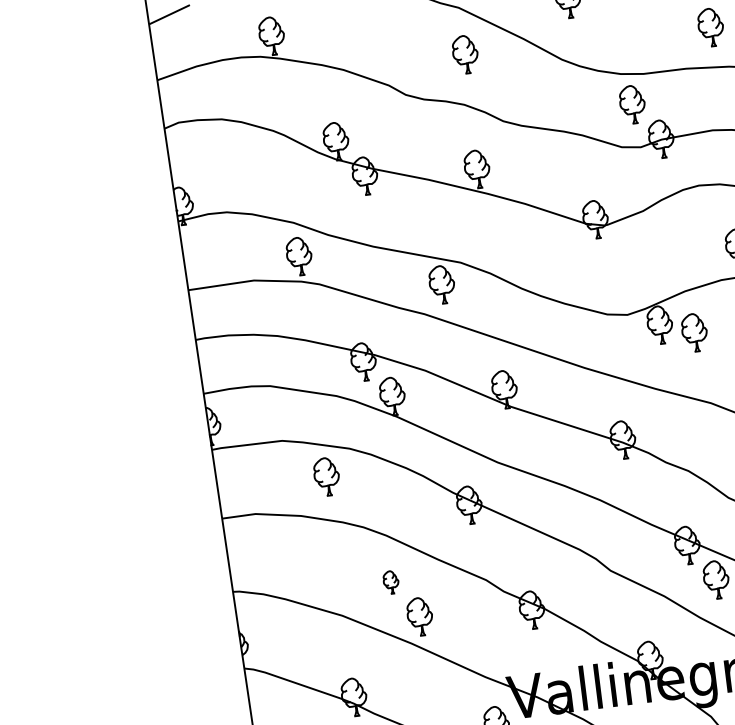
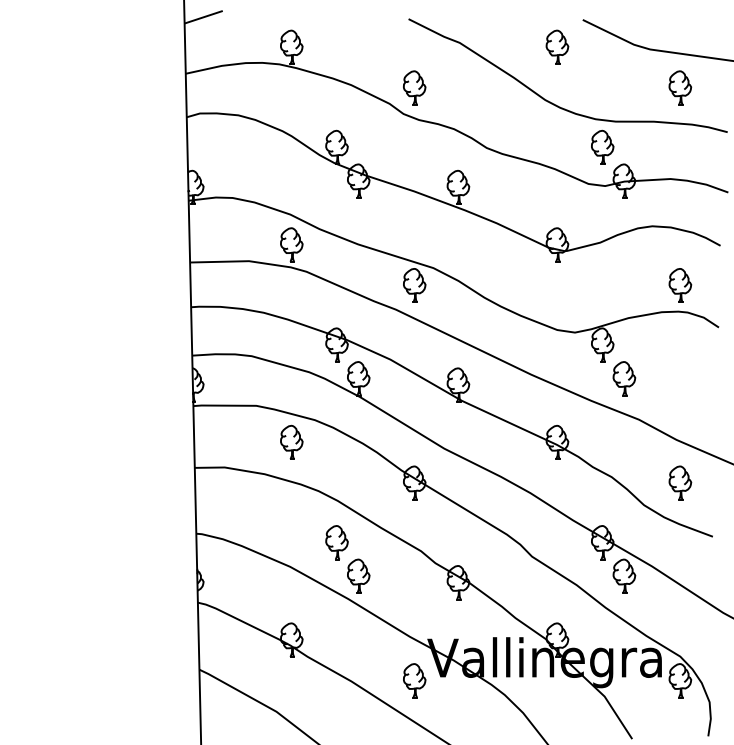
part: (465, 54) -> (414, 87), moved
part: (694, 332) -> (624, 378), moved
part: (390, 582) -> (336, 542), size x1.67

